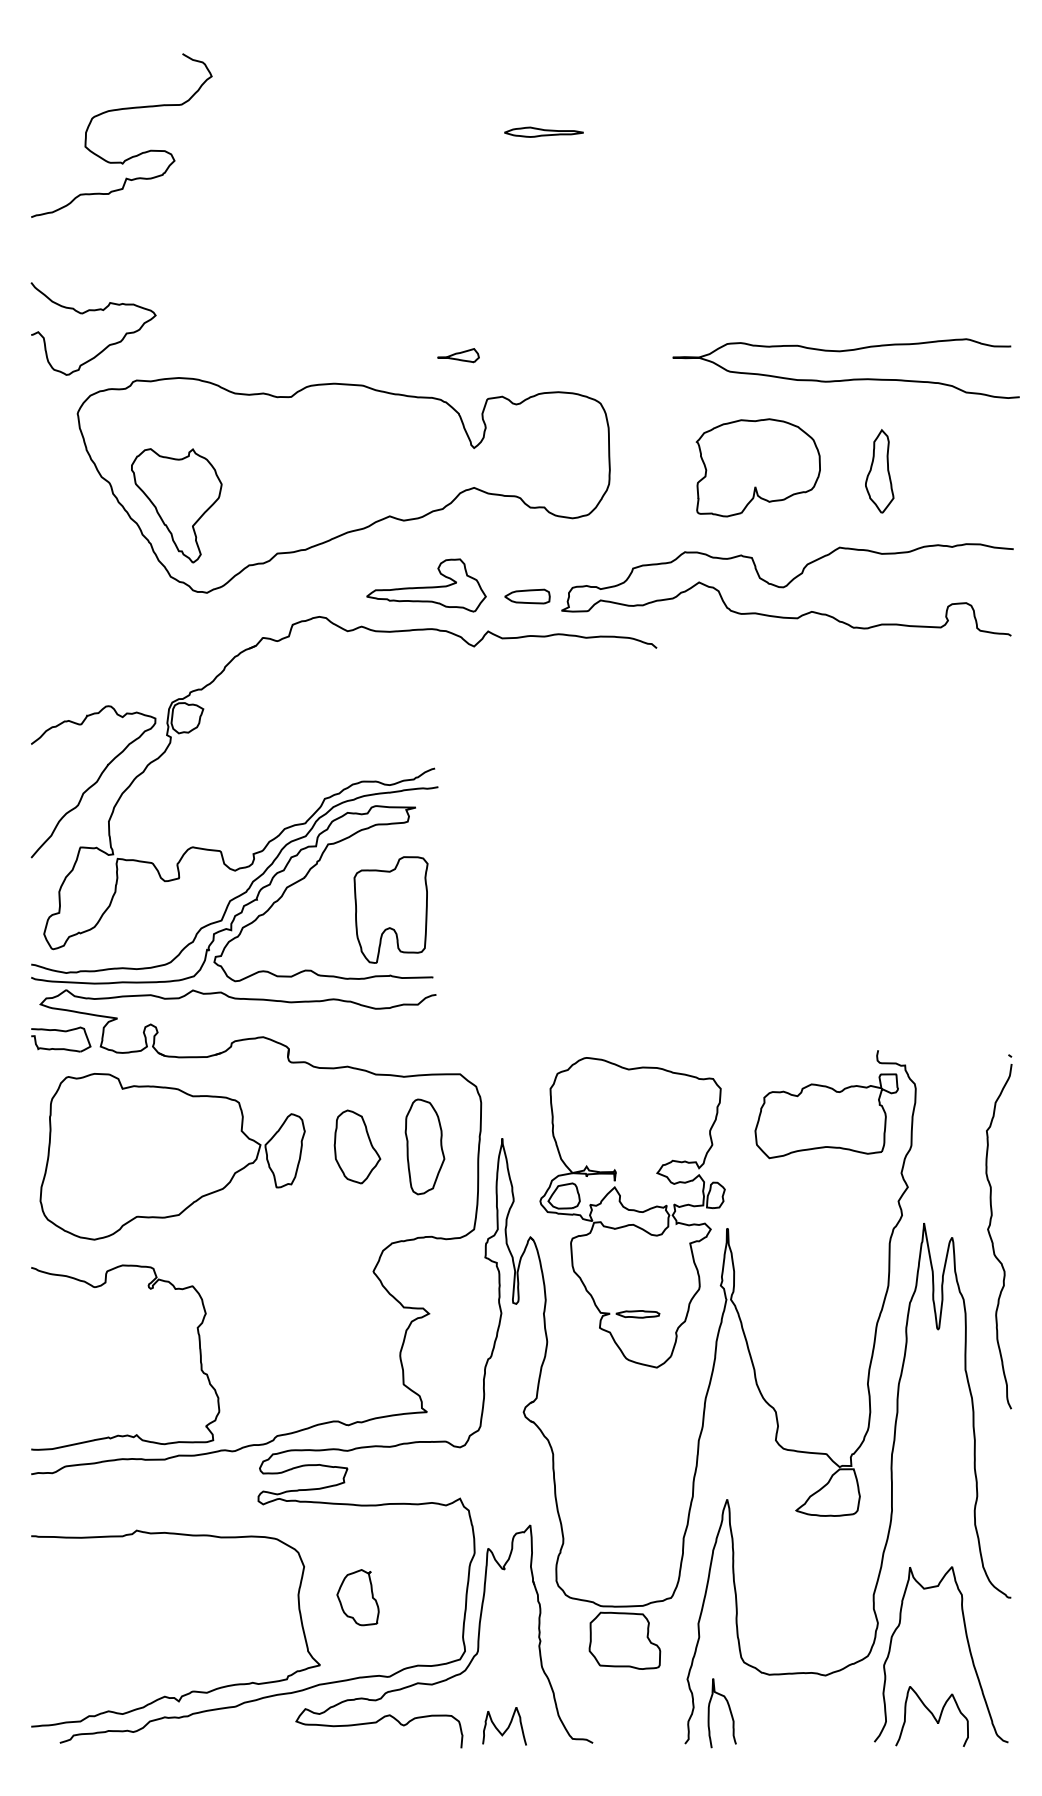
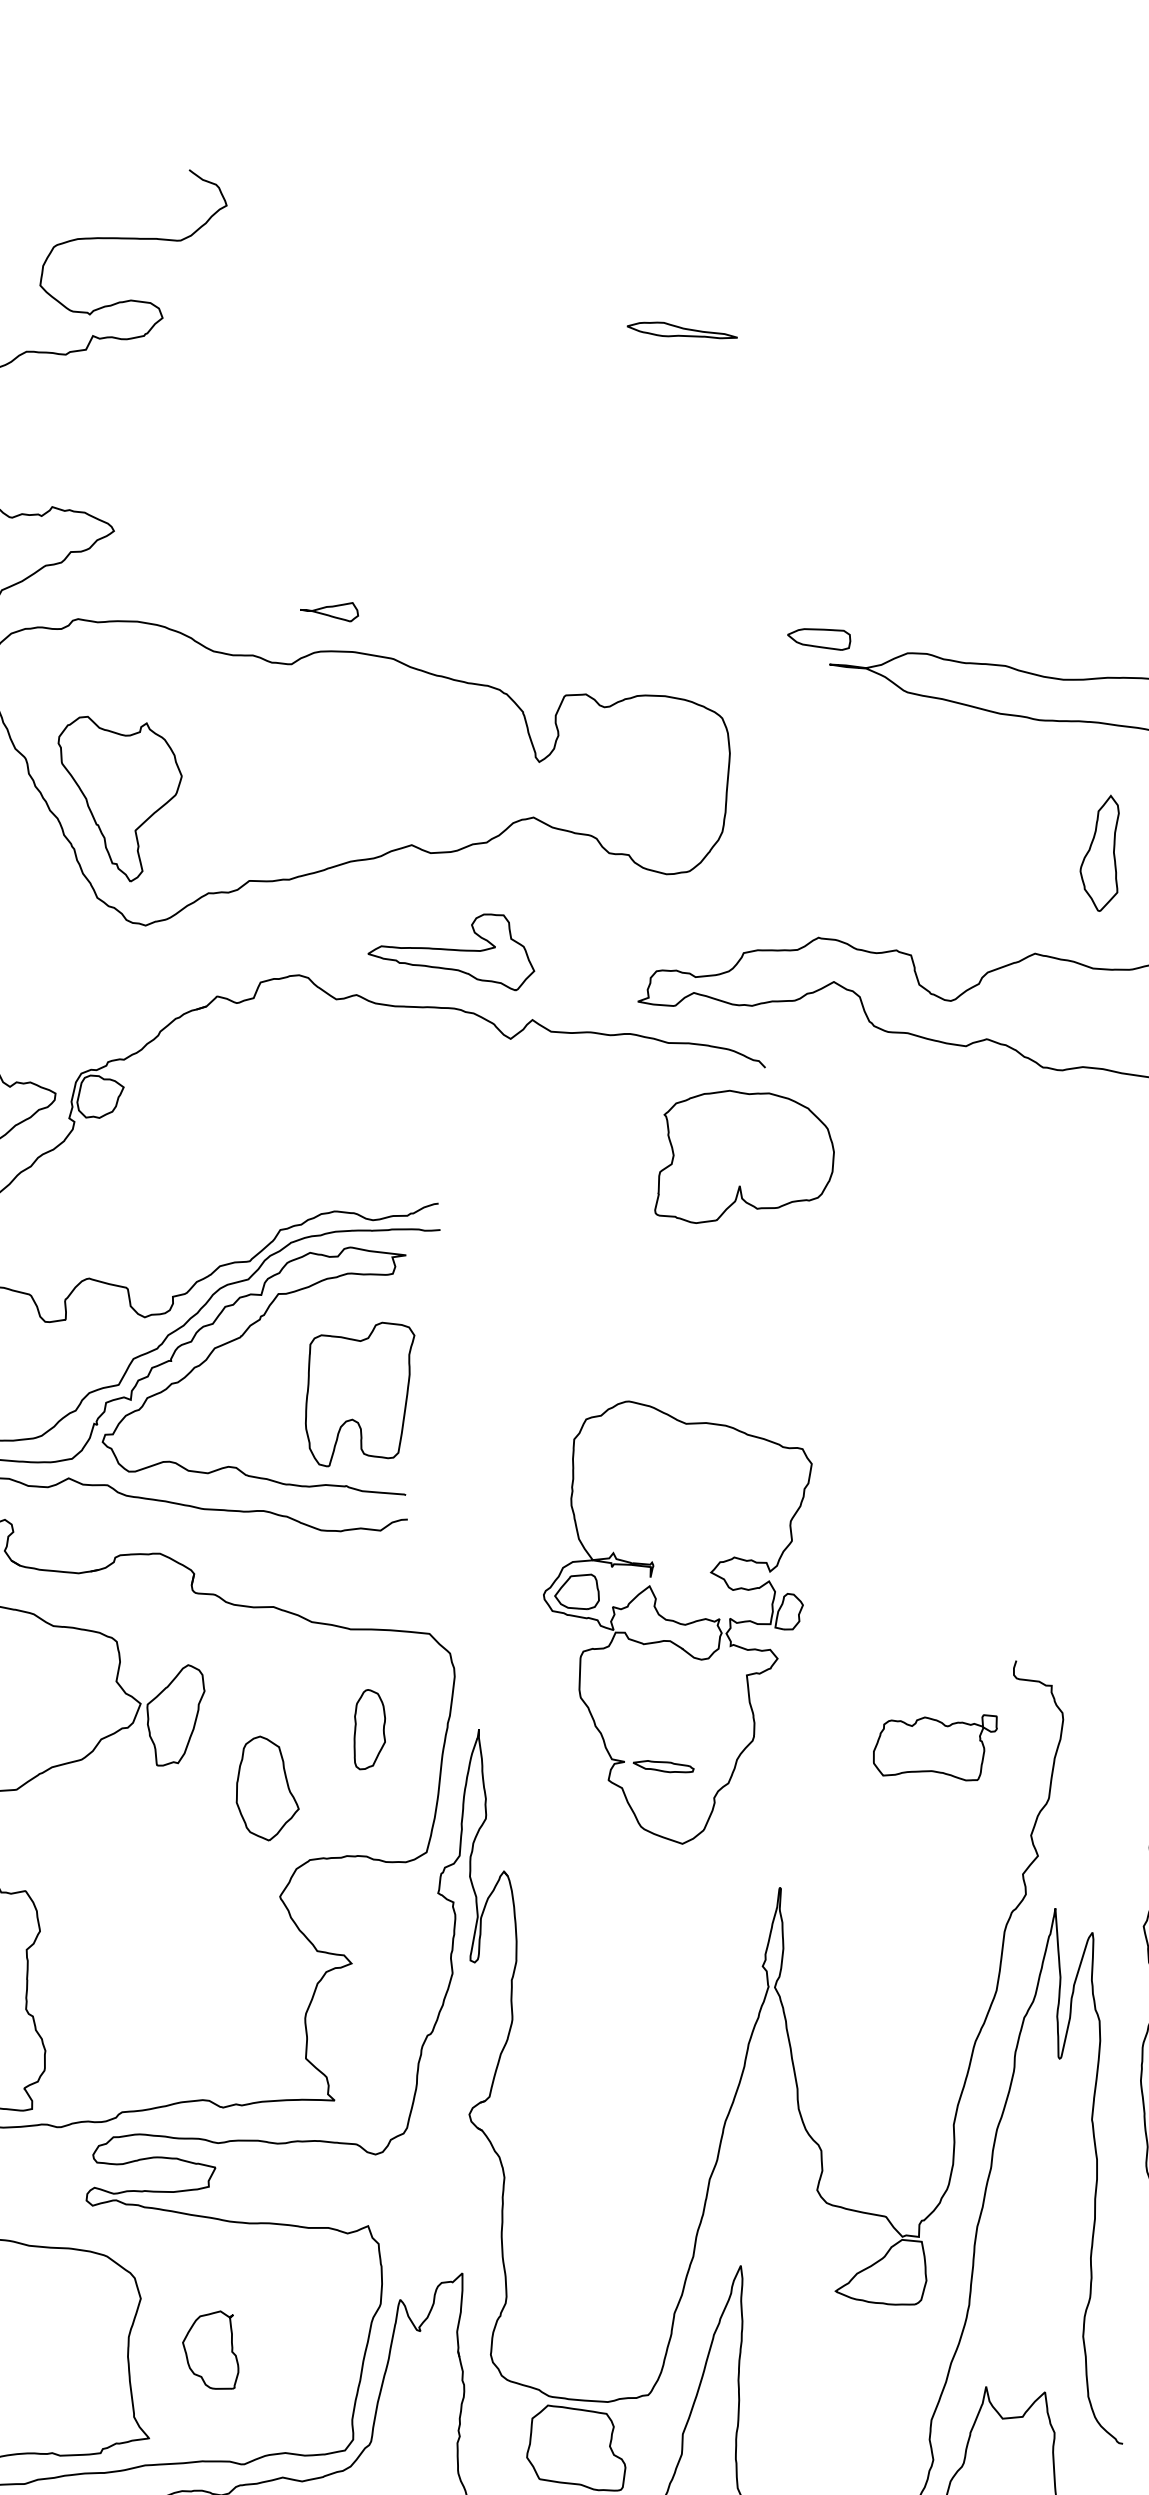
part: (458, 355) -> (329, 609), moved
part: (757, 467) -> (745, 1159), moved
part: (527, 596) -> (819, 637), moved
part: (826, 1116) -> (934, 1745), size x0.6
part: (357, 1146) -> (268, 1788), moved
part: (424, 1146) -> (369, 1729), size x0.6
part: (632, 1212) -> (670, 1623), moved

